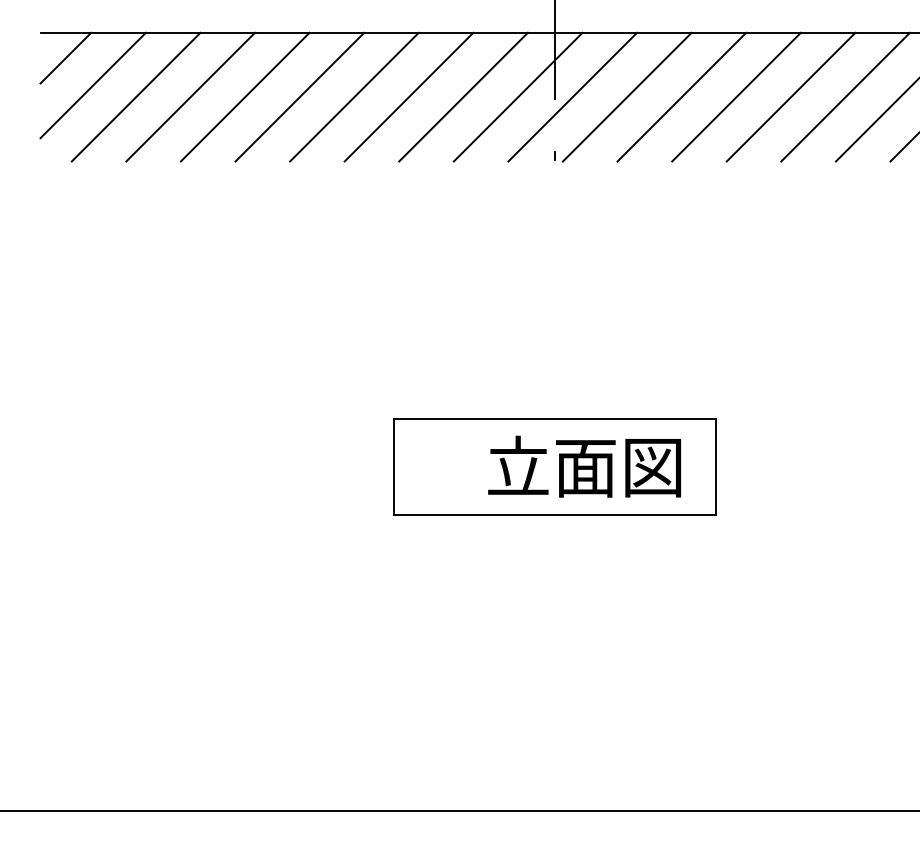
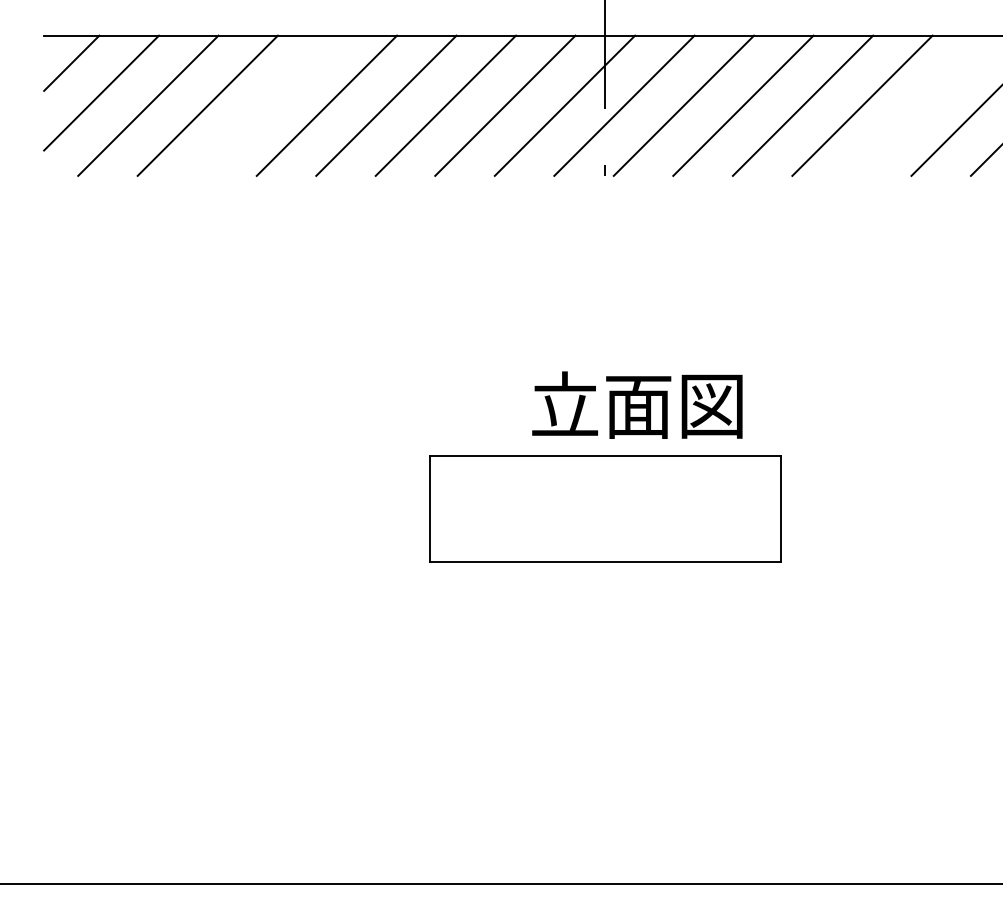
line: (244, 96) -> (266, 105), removed
line: (845, 96) -> (921, 105), removed
text: (584, 466) -> (637, 404), moved

